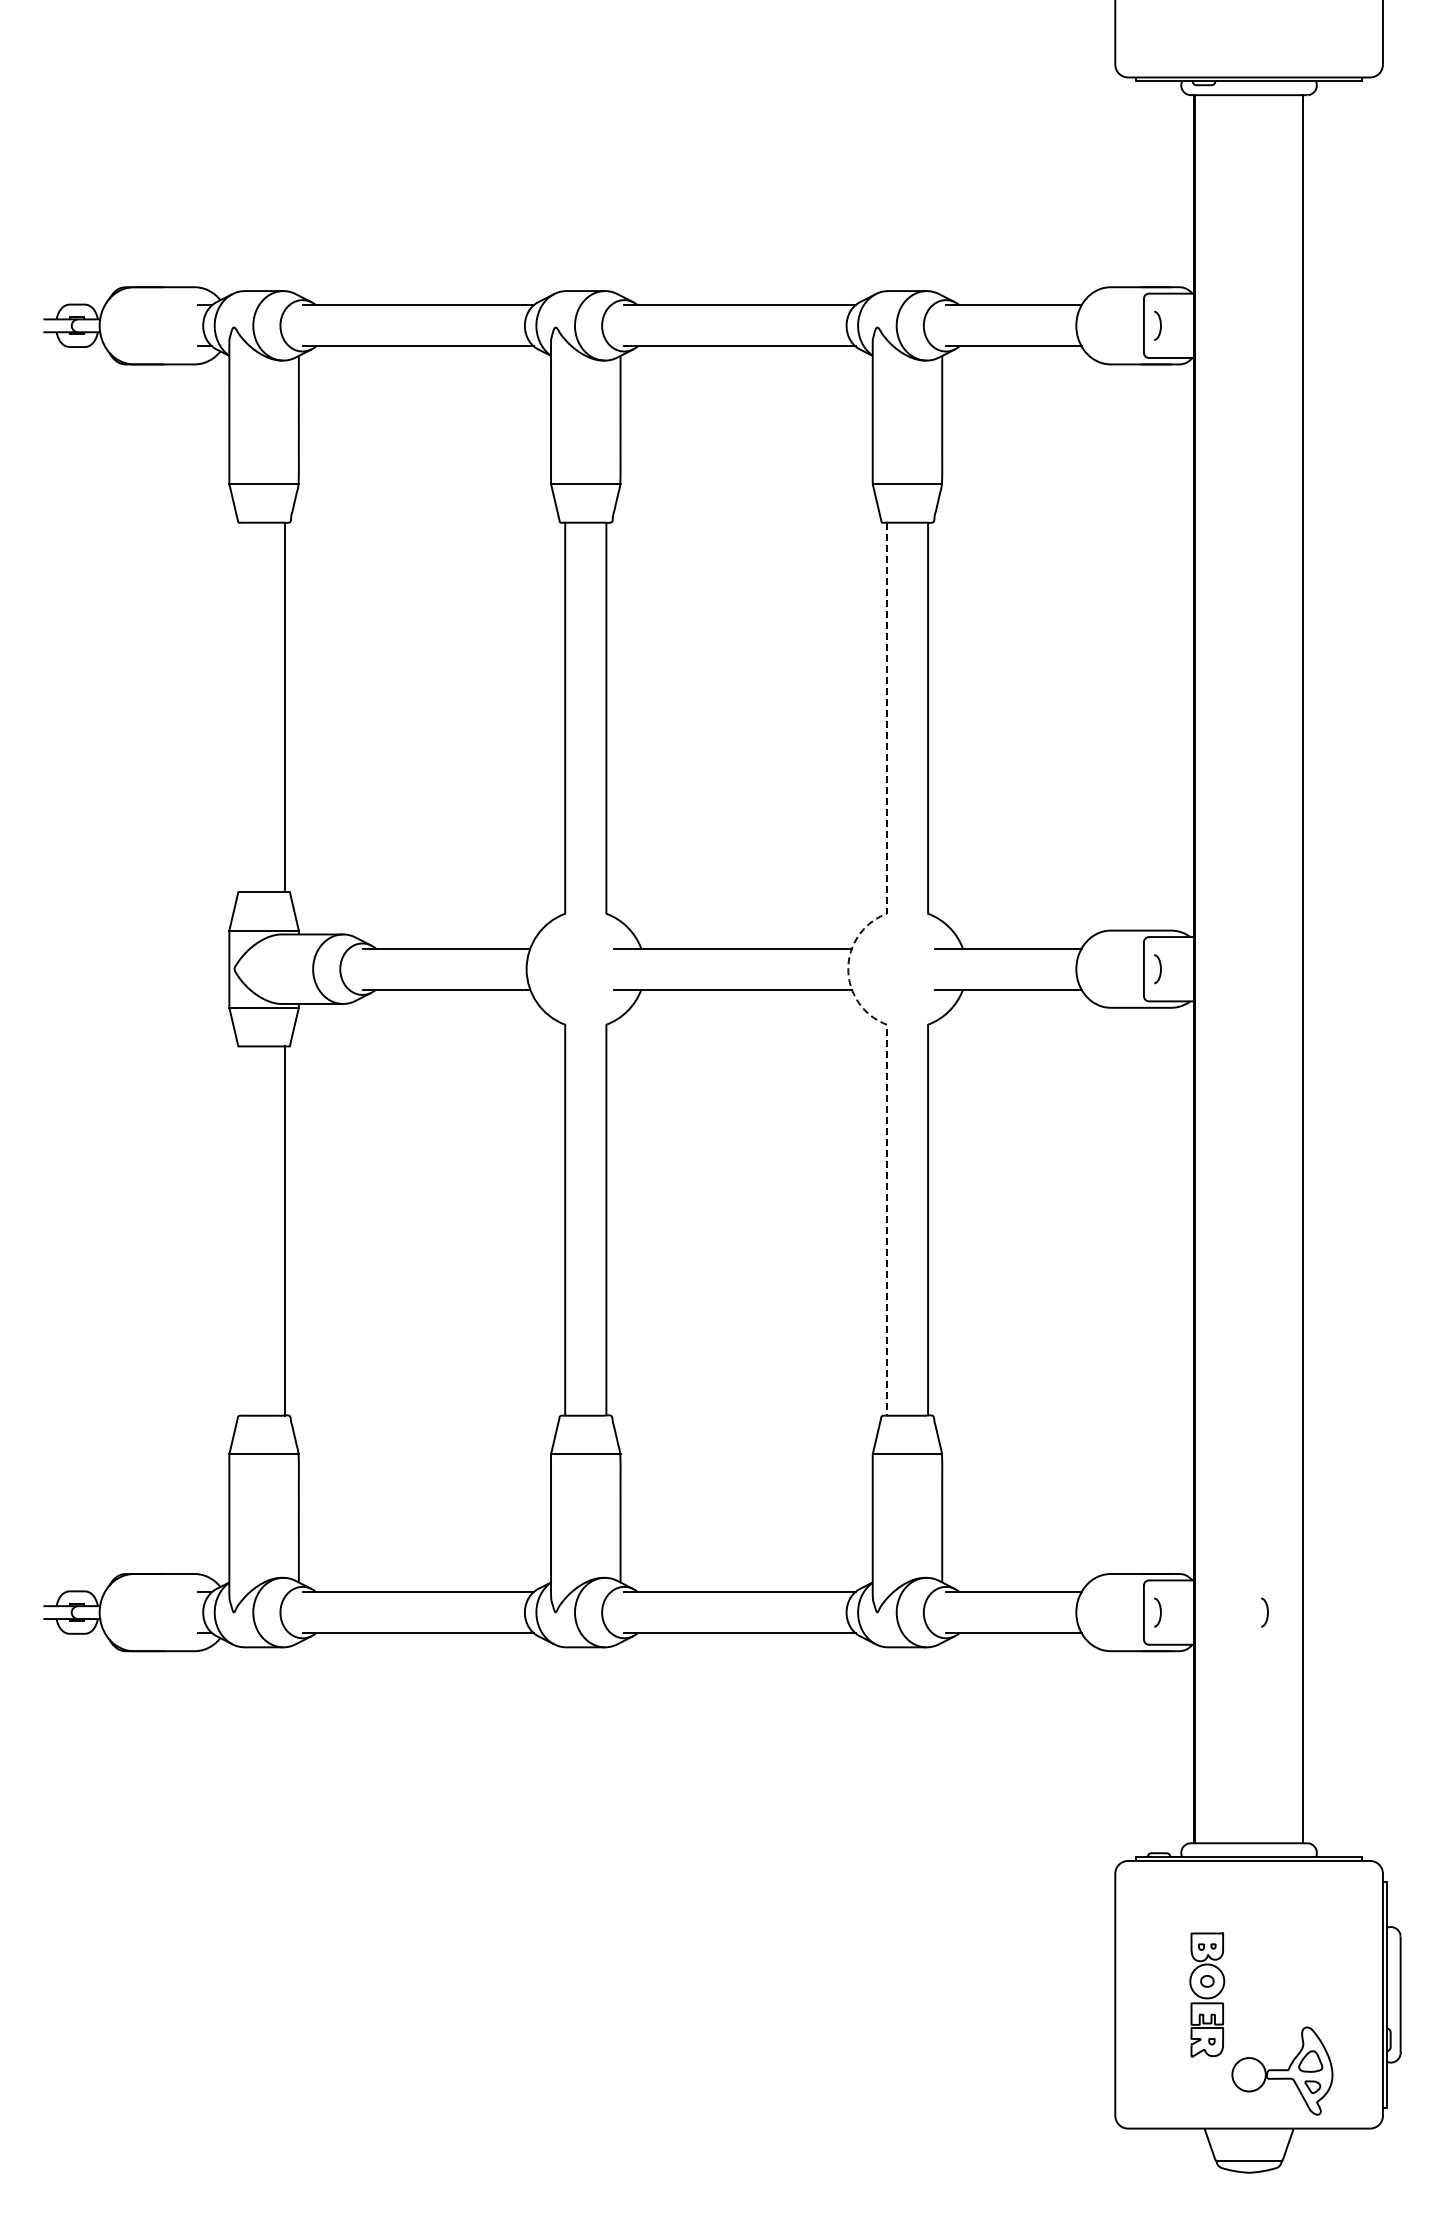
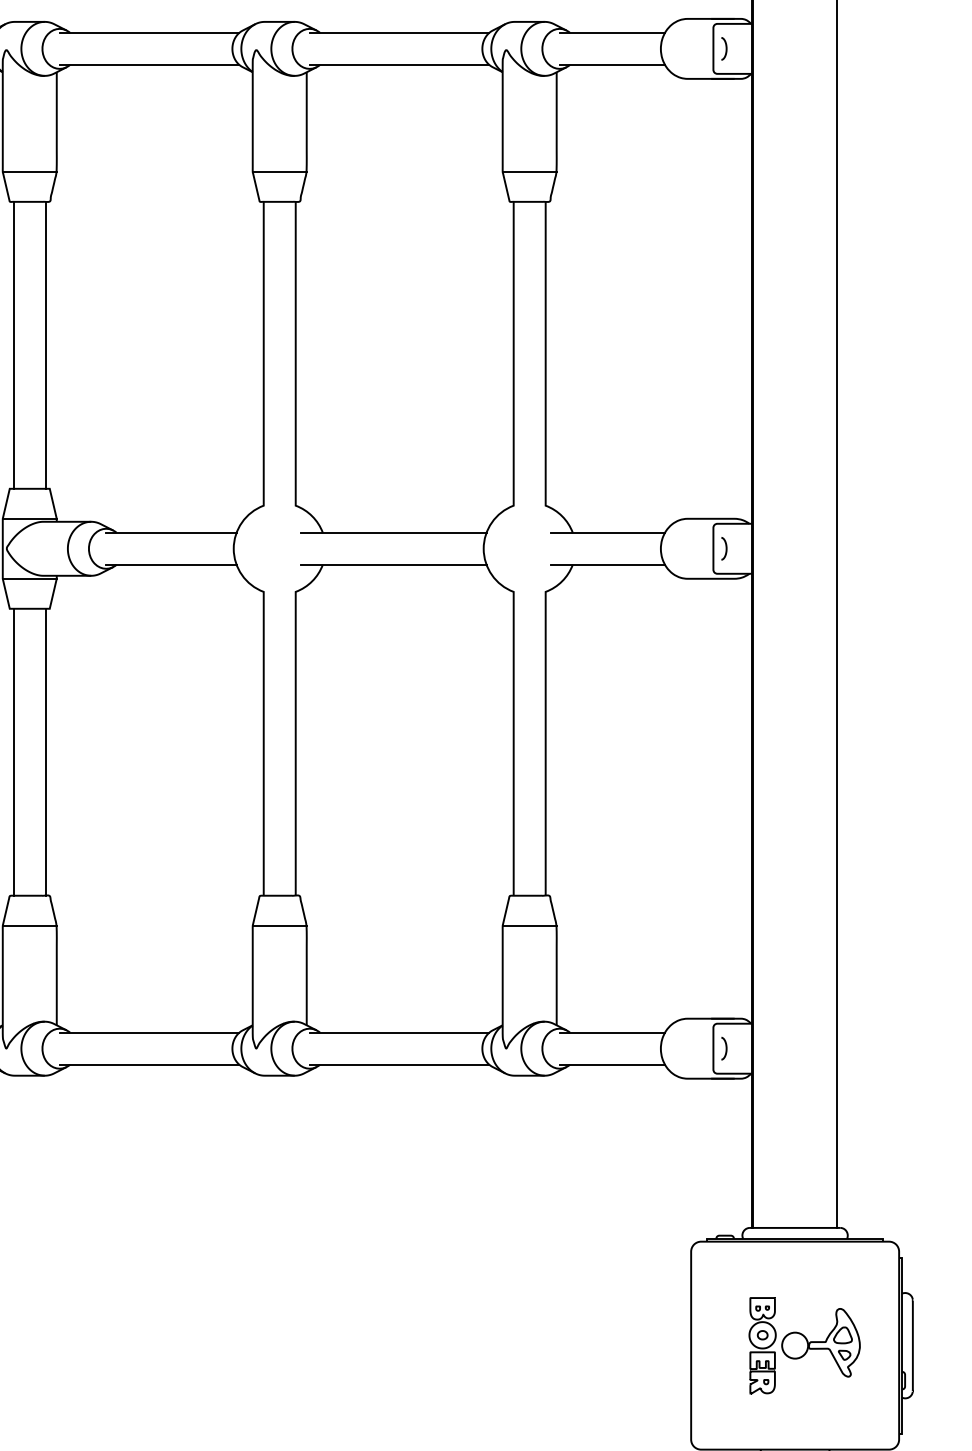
line: (243, 707) -> (13, 345), added
line: (848, 969) -> (483, 549), dashed -> solid
line: (243, 1230) -> (13, 751), added
curve: (1267, 1612) -> (809, 1048), removed
part: (1282, 2070) -> (821, 1342), moved

